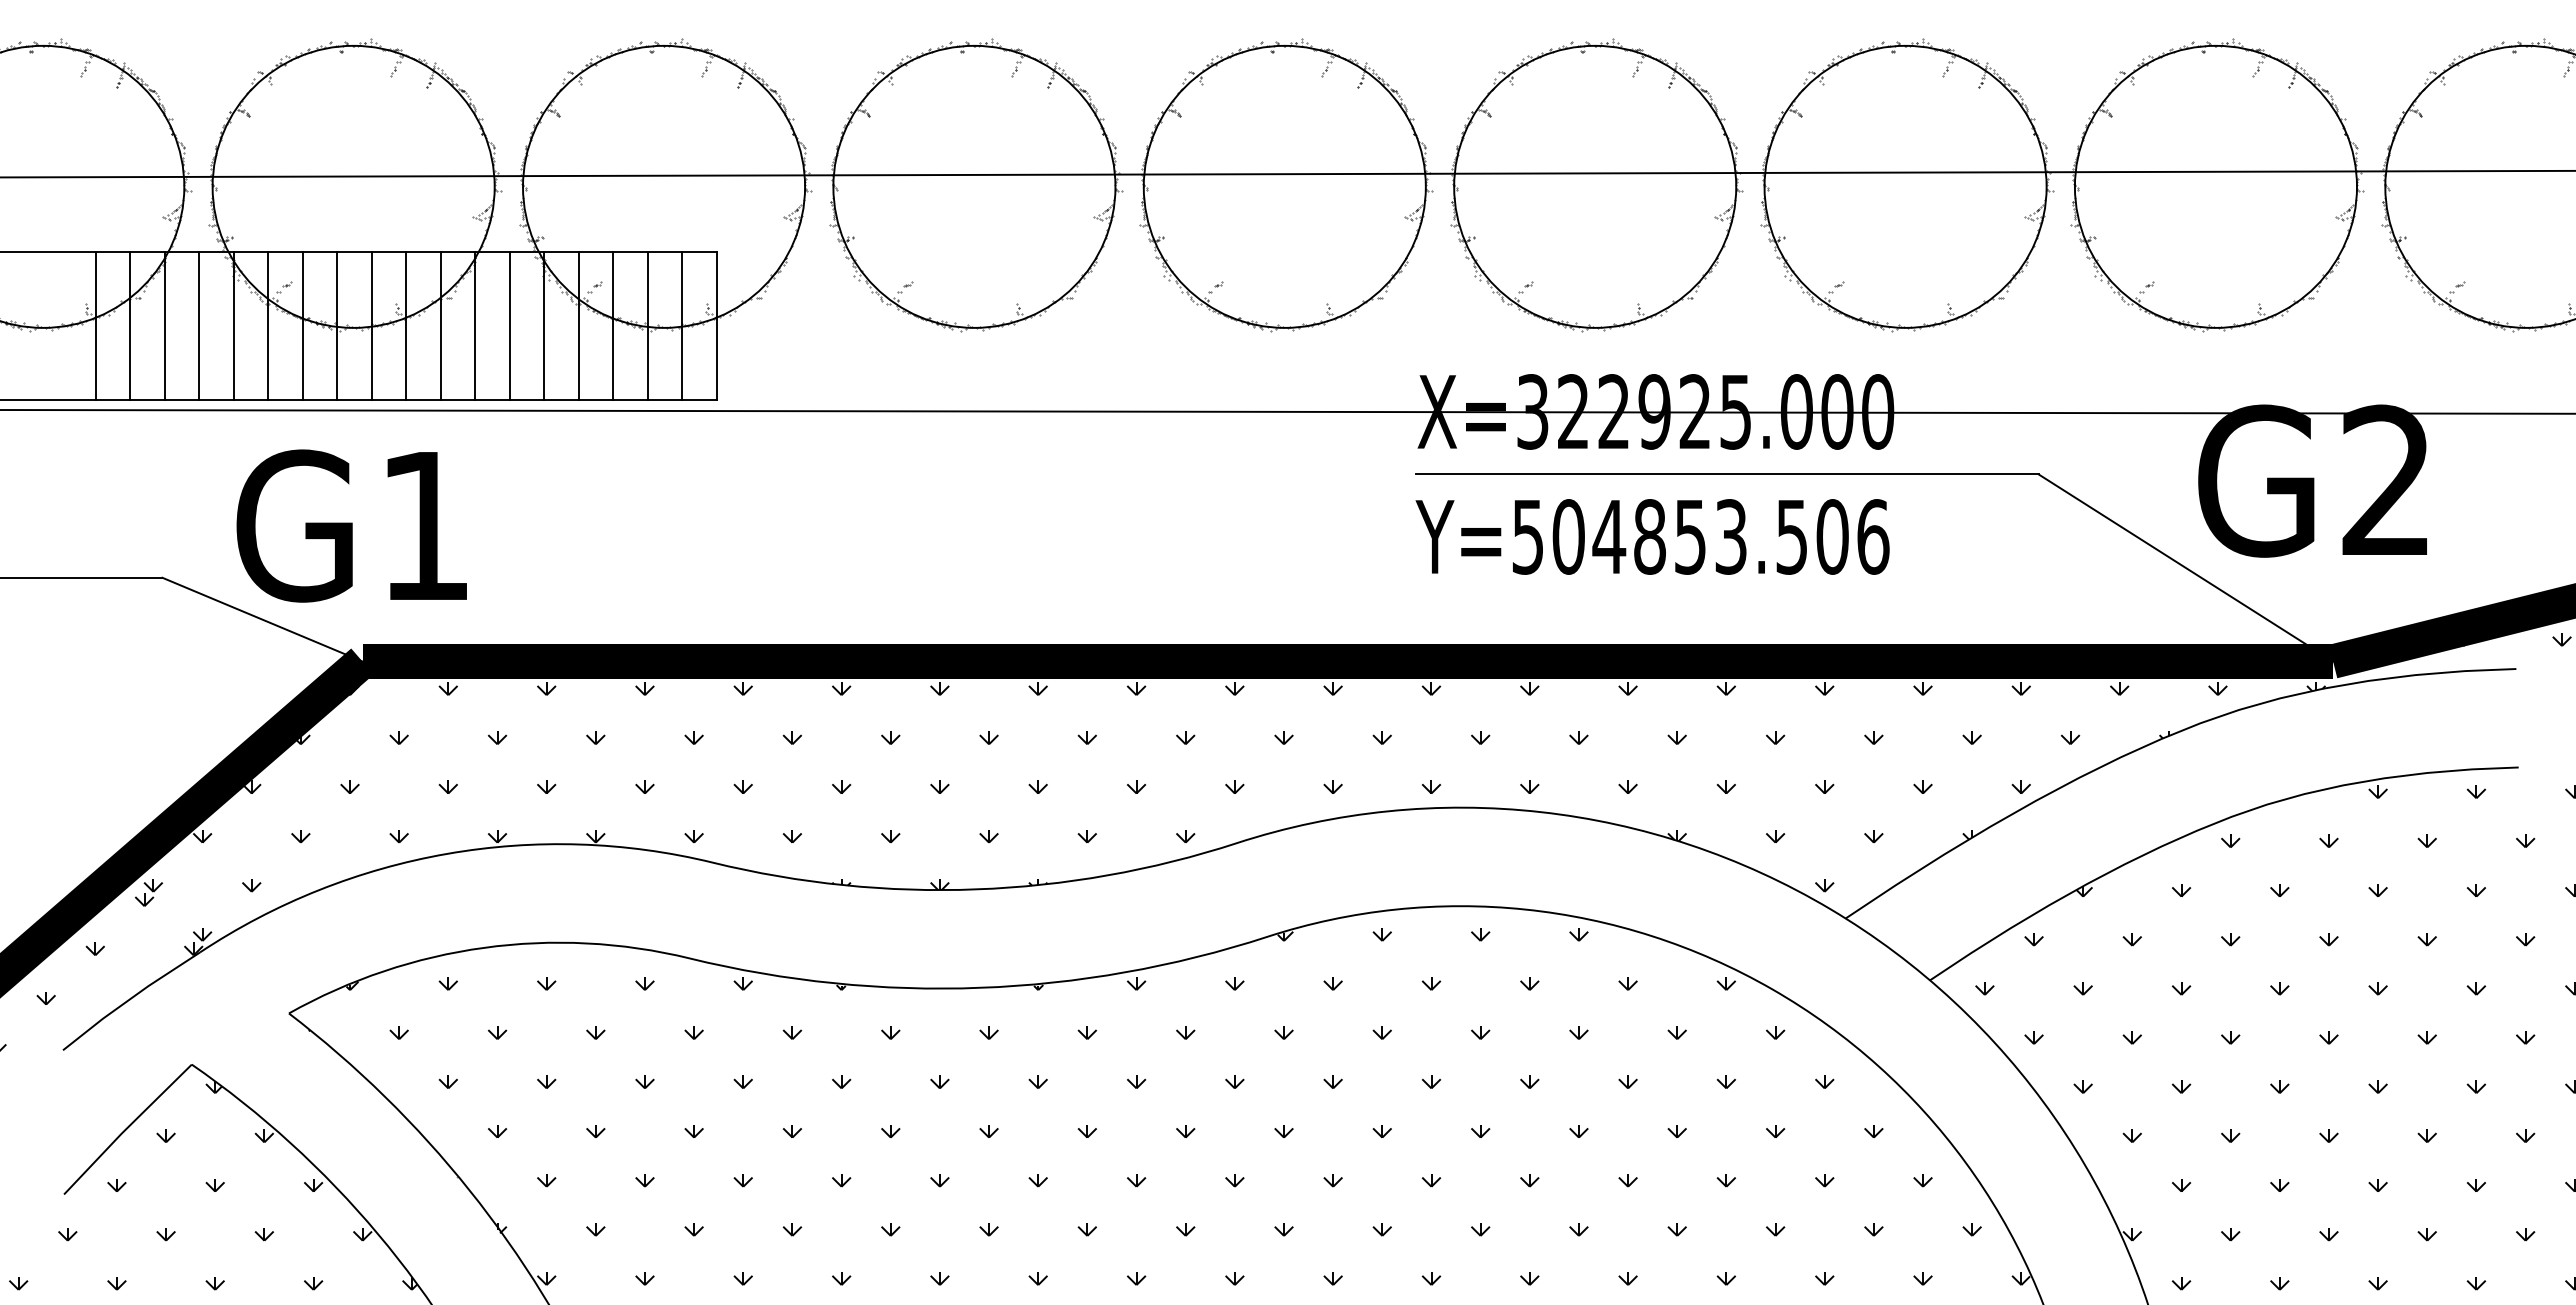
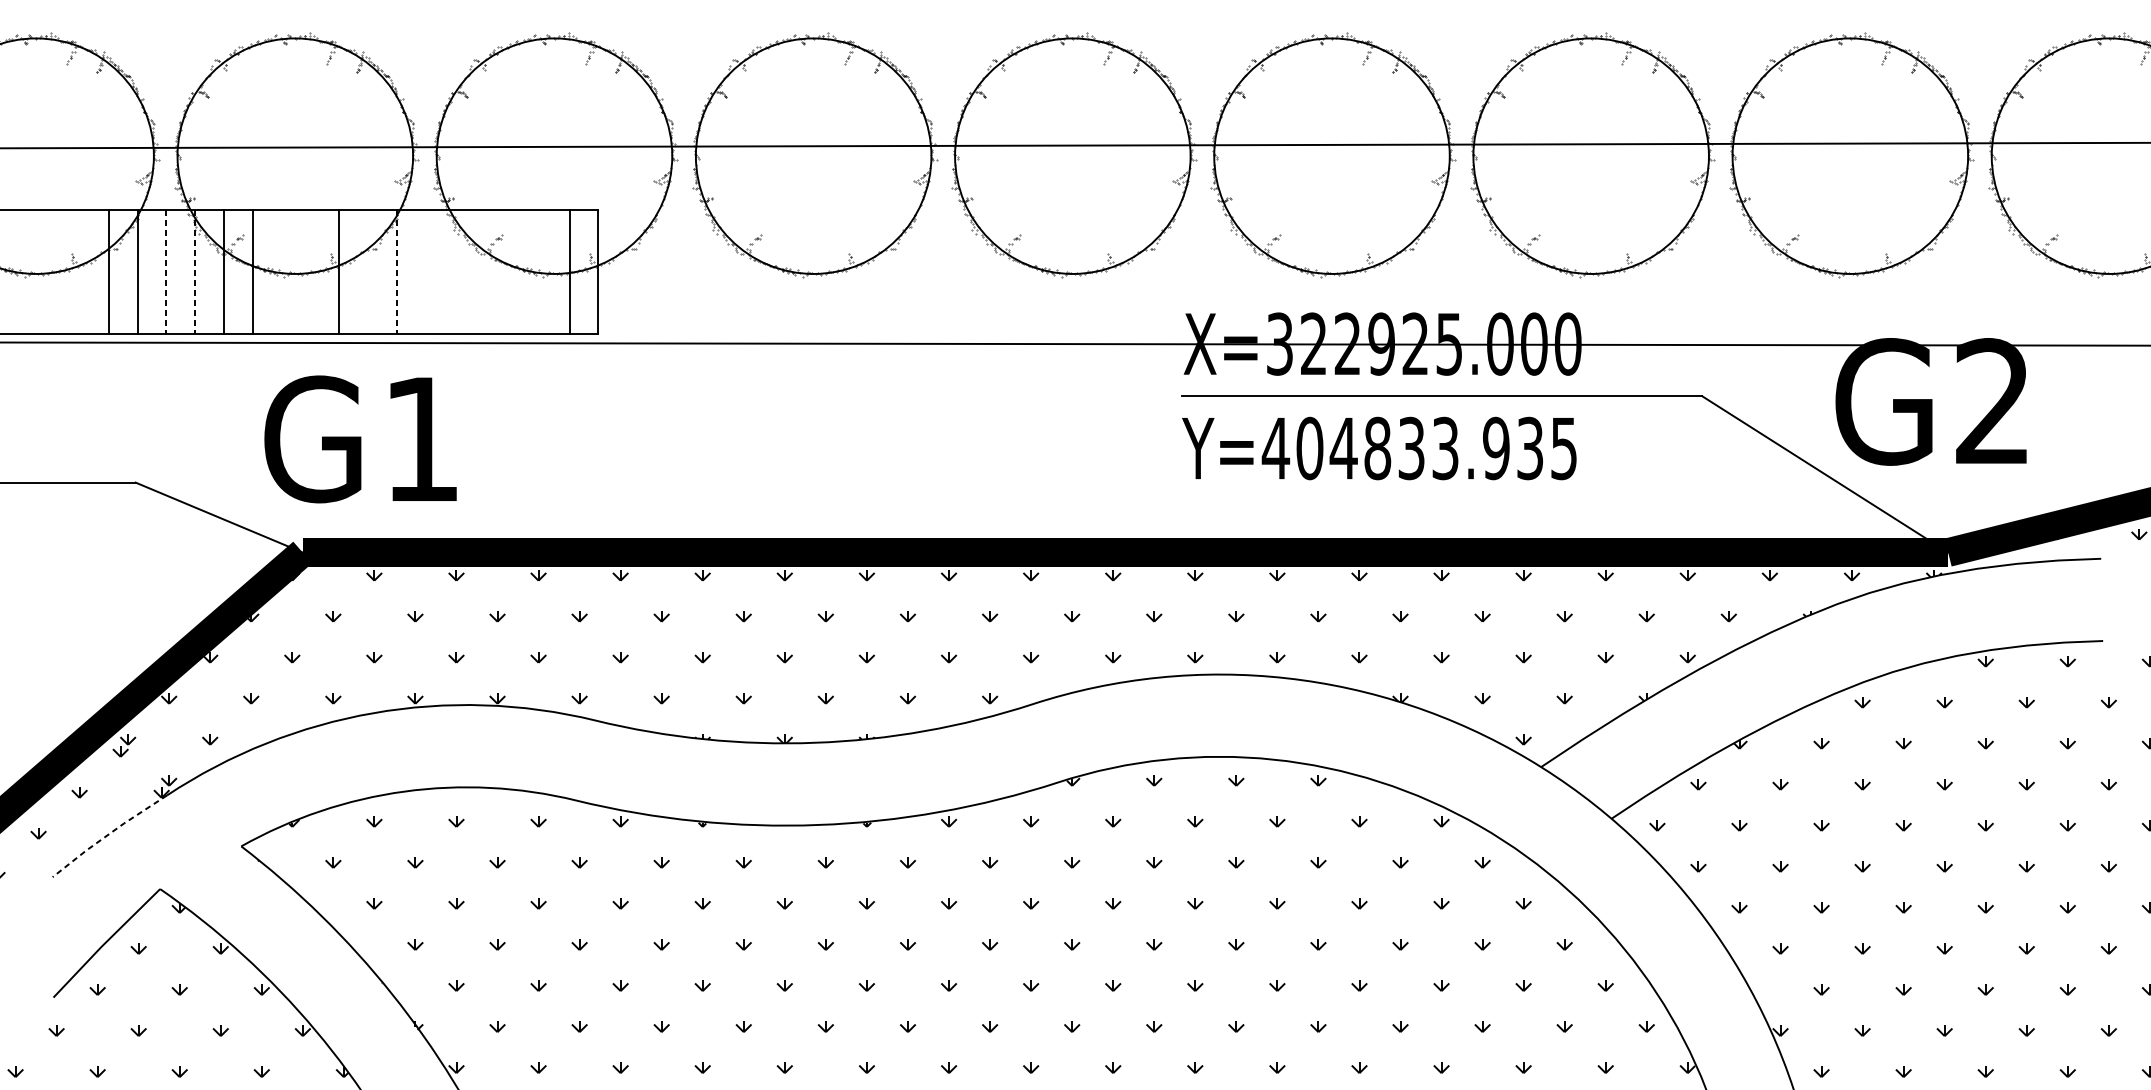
line: (95, 325) -> (79, 271), removed
line: (199, 325) -> (166, 271), solid -> dashed
line: (233, 325) -> (194, 271), solid -> dashed
line: (337, 325) -> (281, 271), removed
line: (371, 325) -> (310, 271), removed
line: (440, 325) -> (367, 271), removed
line: (475, 325) -> (397, 271), solid -> dashed
line: (509, 325) -> (425, 271), removed
line: (544, 325) -> (454, 271), removed
line: (578, 325) -> (483, 271), removed
line: (613, 325) -> (512, 271), removed
line: (647, 325) -> (540, 271), removed
text: (351, 525) -> (360, 438), moved
text: (1700, 536) -> (1419, 448), Y=504853.506 -> Y=404833.935
line: (129, 999) -> (108, 834), solid -> dashed

